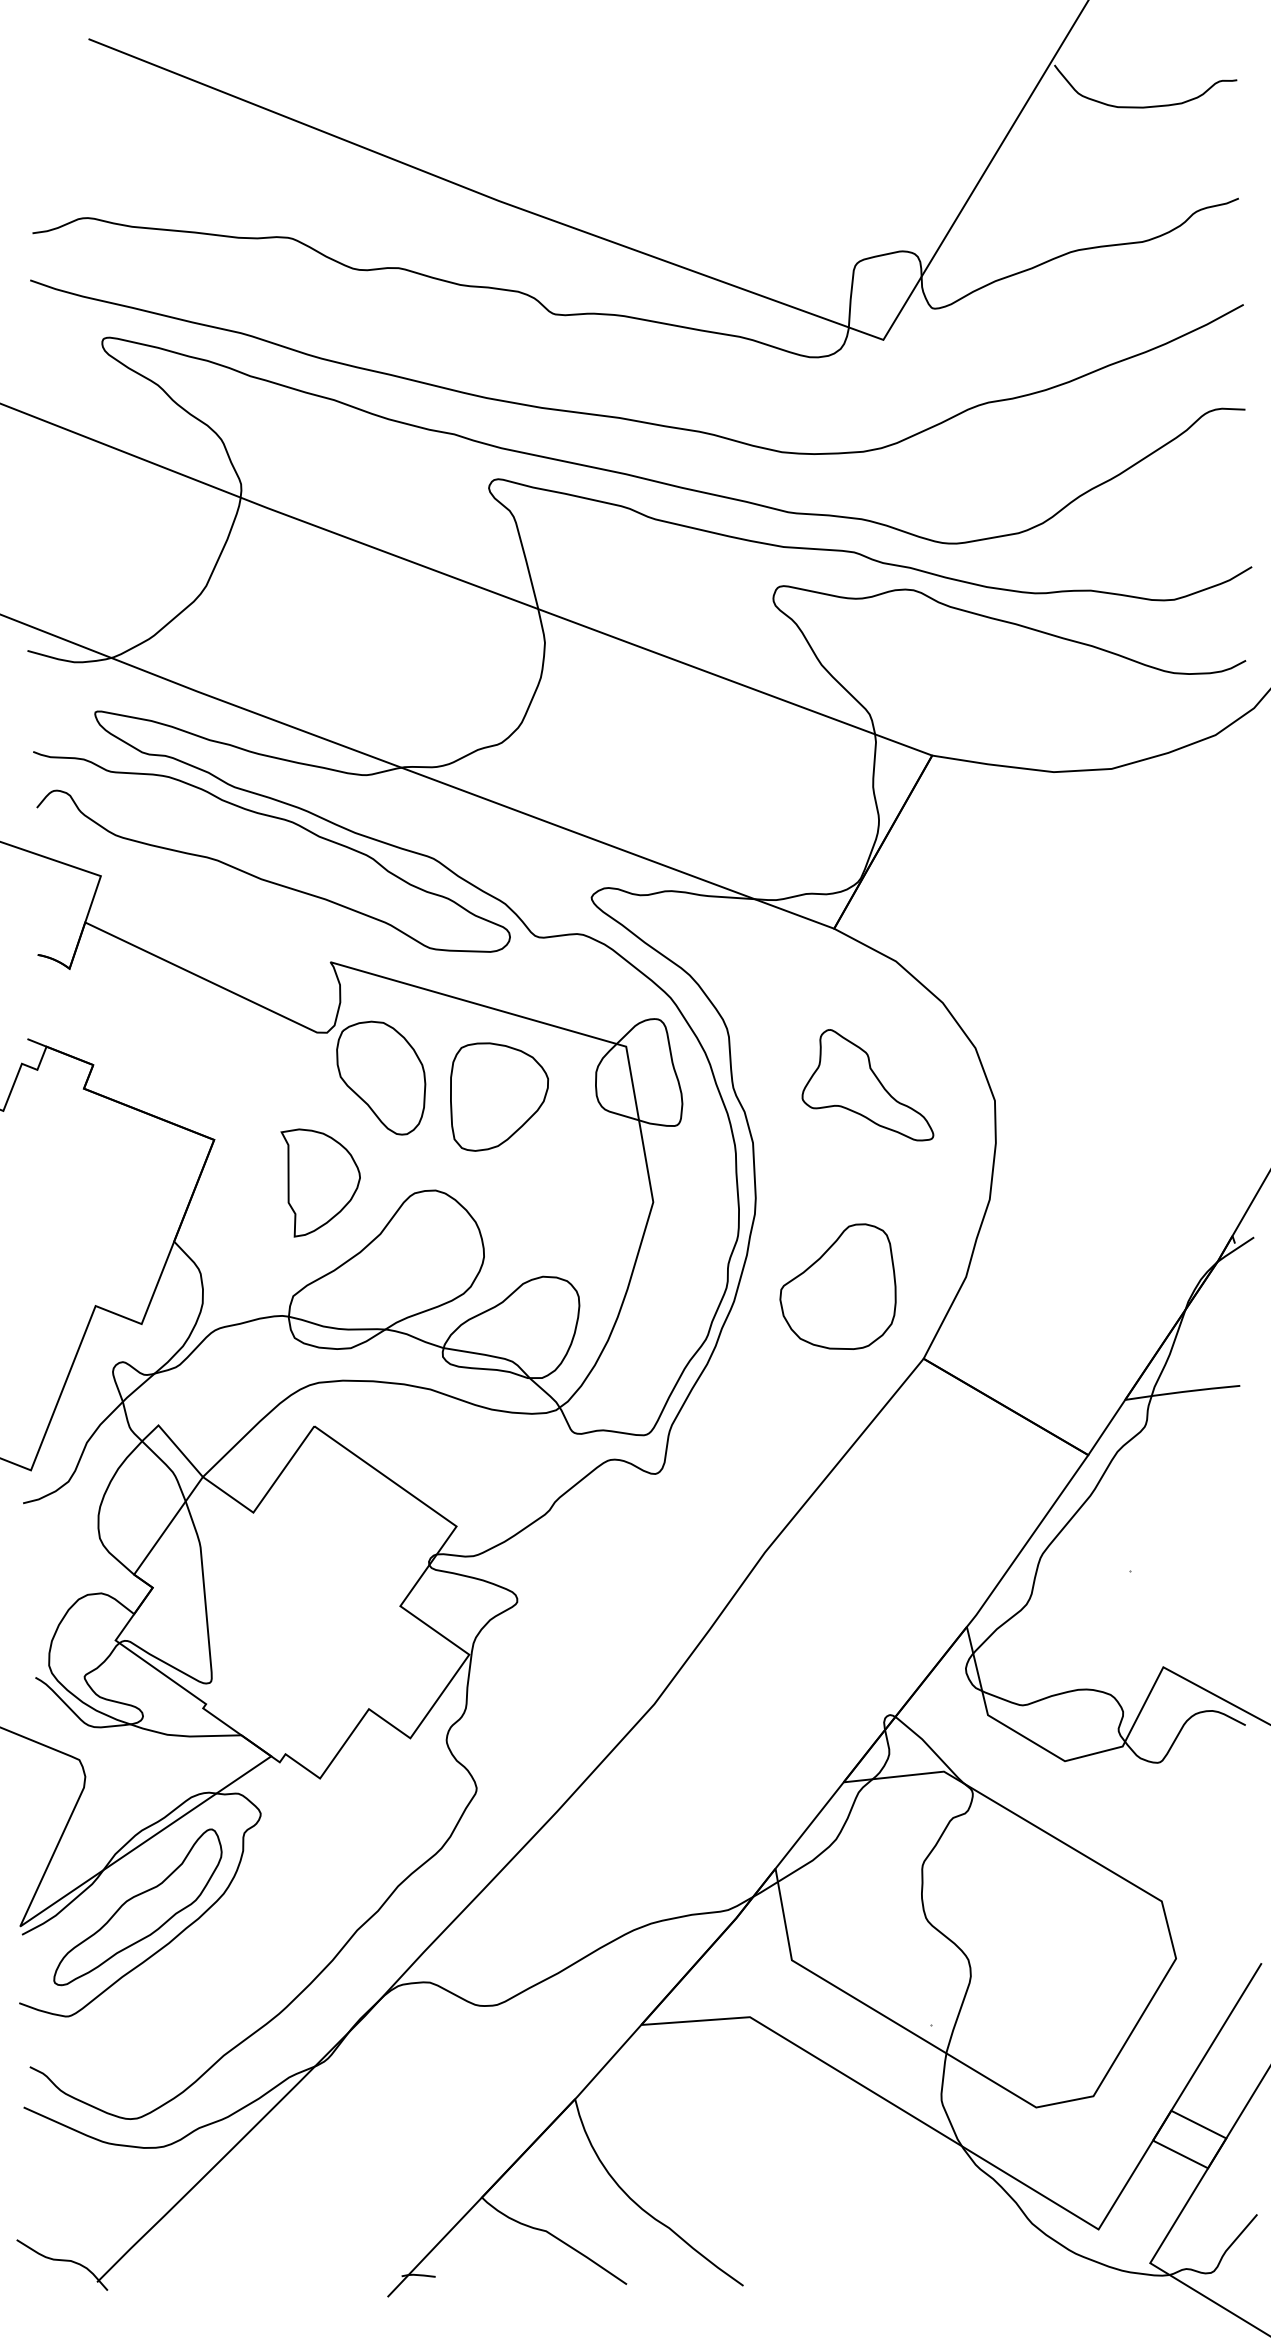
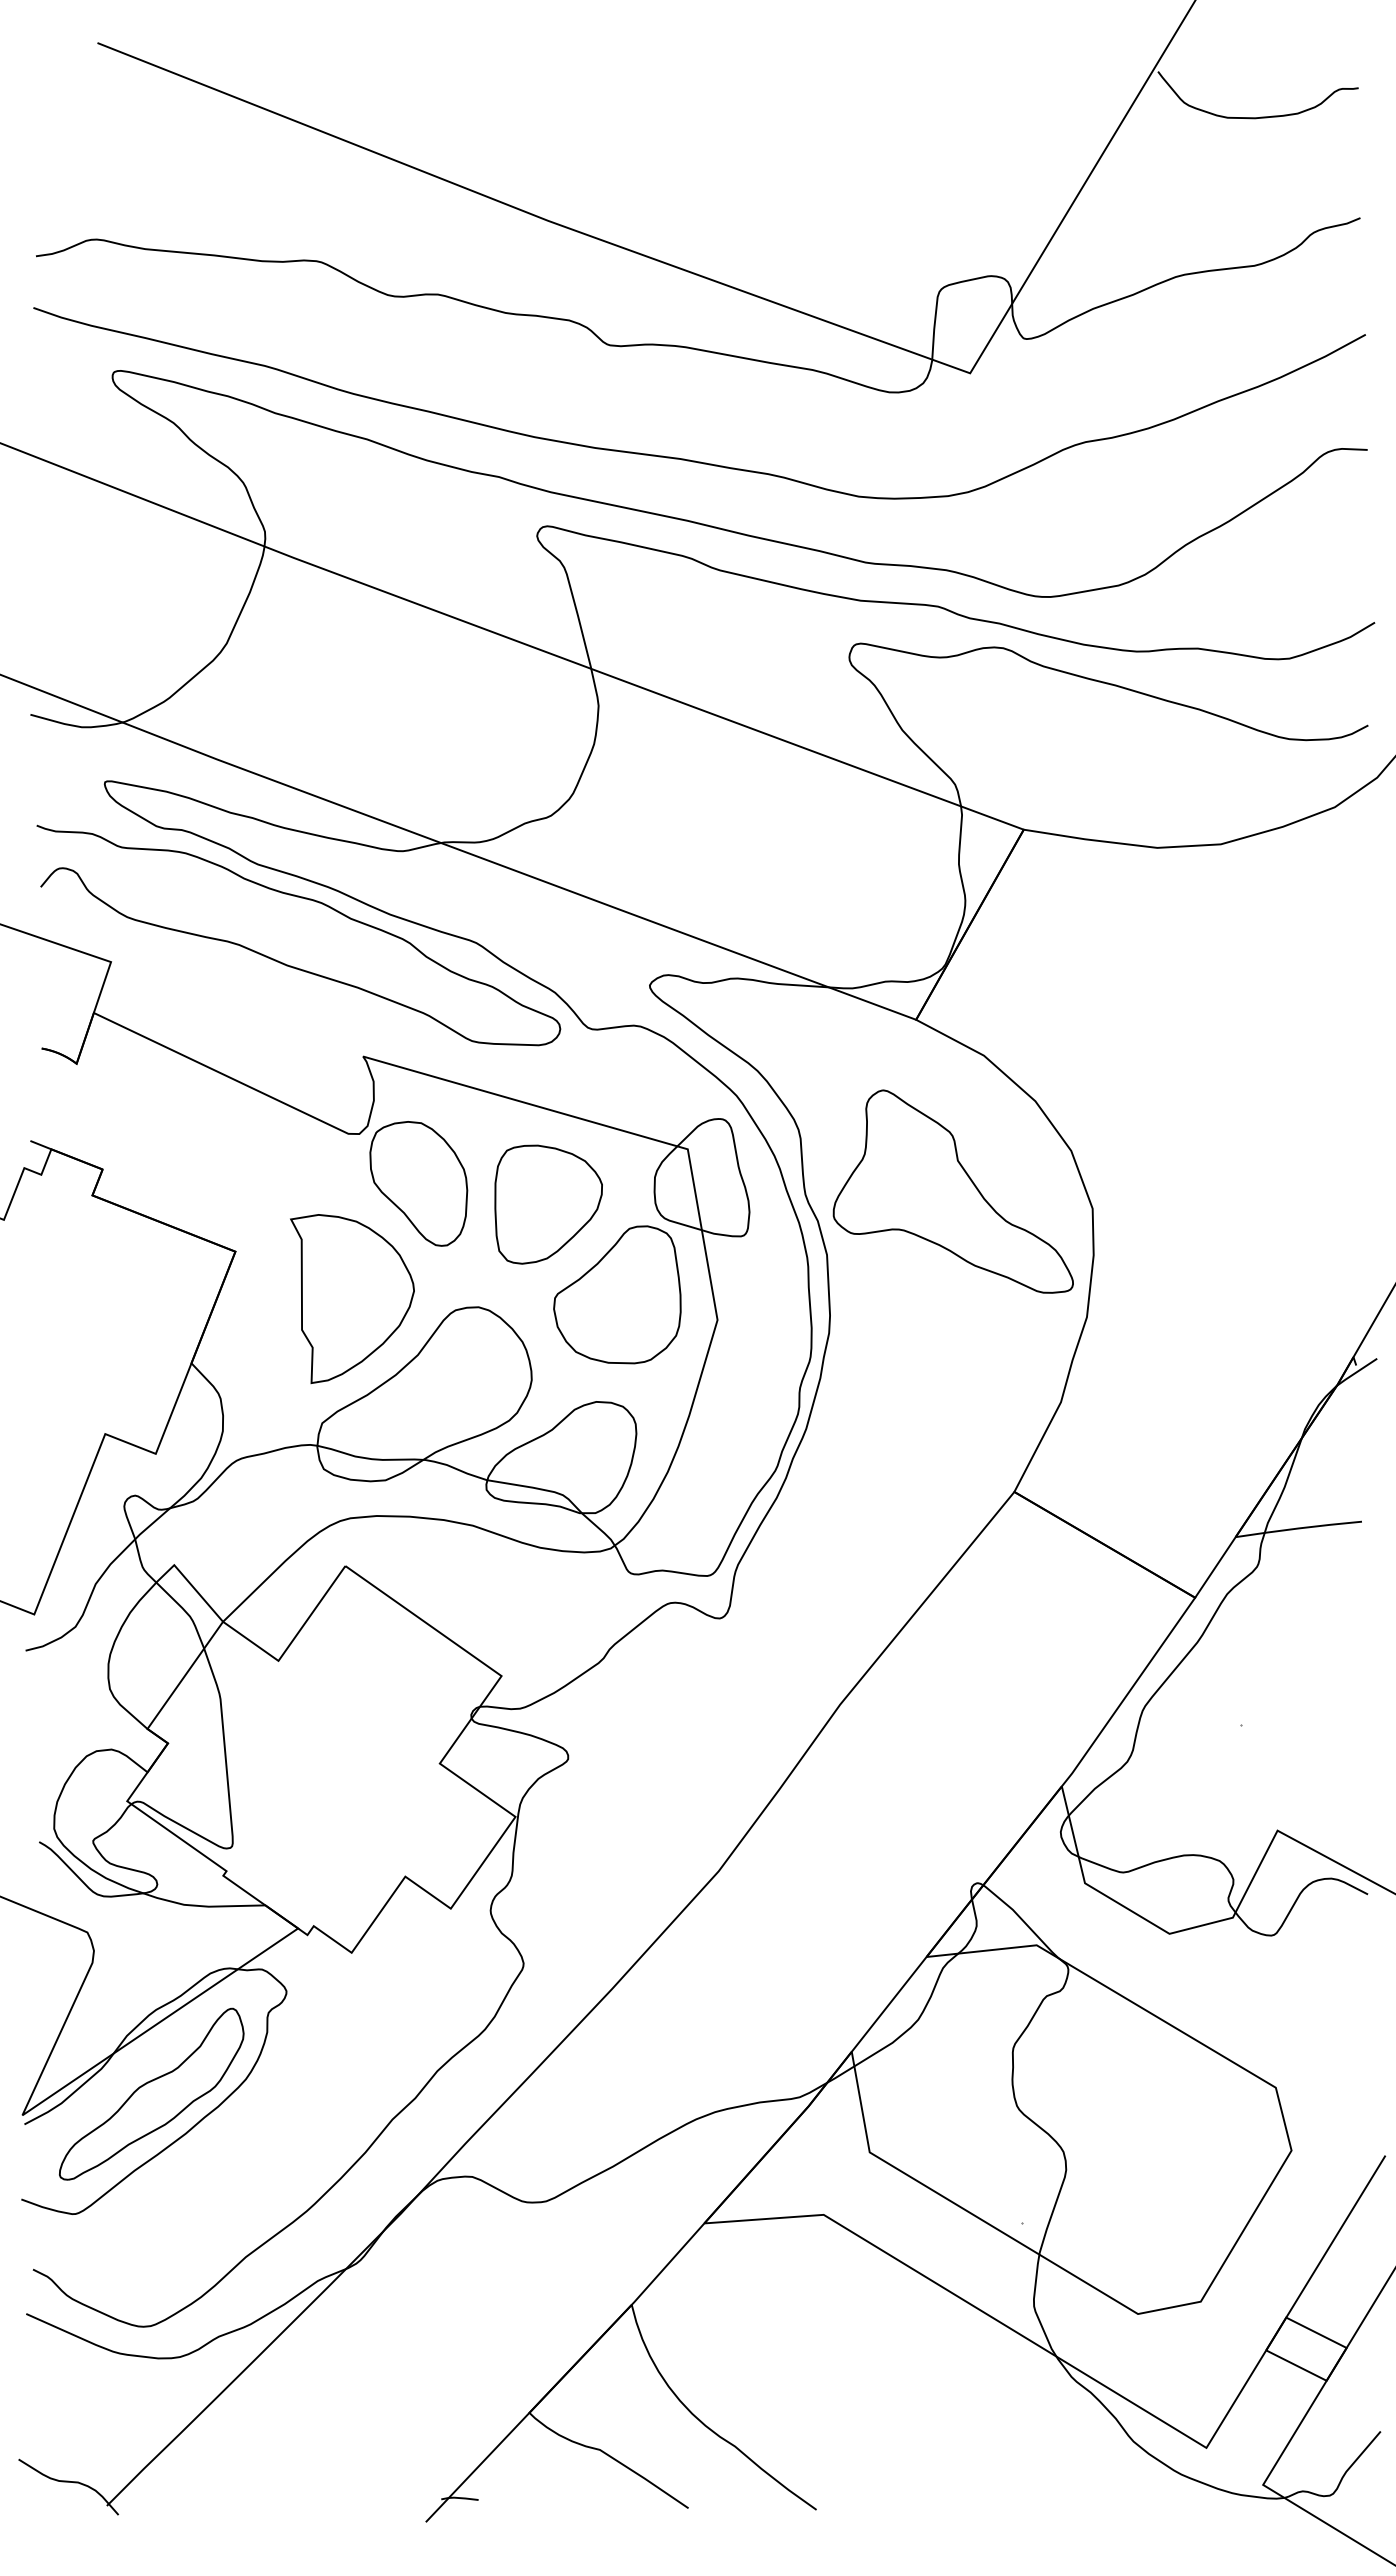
part: (867, 1085) -> (952, 1191), size x1.67
part: (320, 1182) -> (352, 1298), size x1.43
part: (838, 1286) -> (617, 1294), moved

